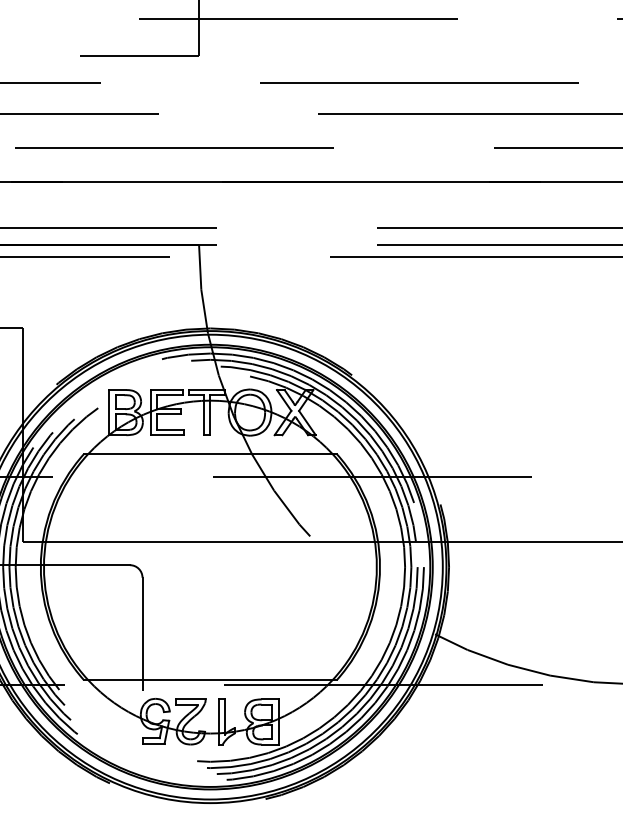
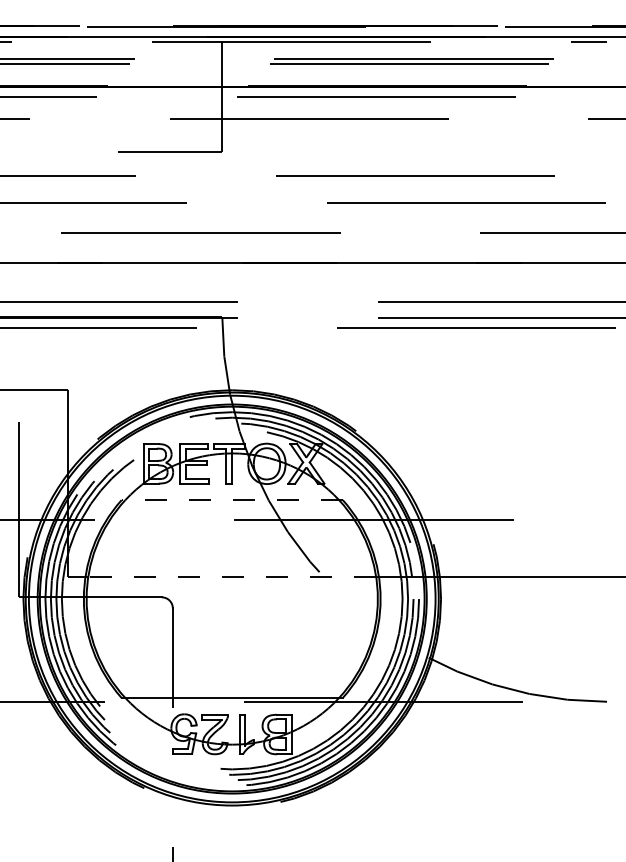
line: (210, 454) -> (232, 500), solid -> dashed
line: (210, 541) -> (232, 576), solid -> dashed

